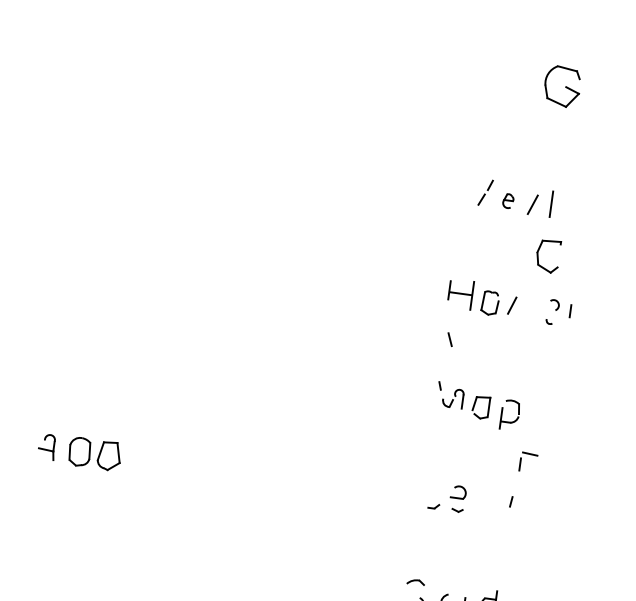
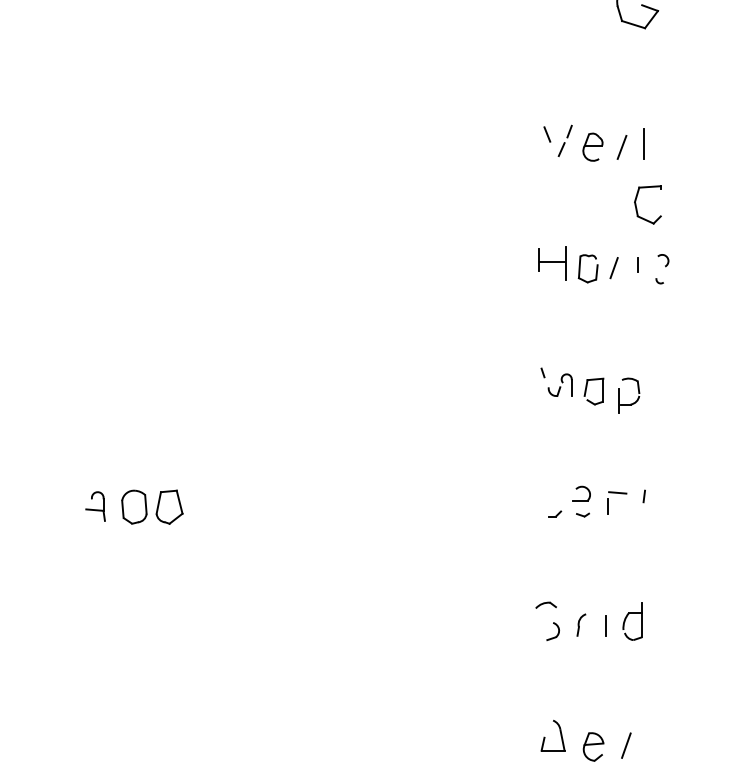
part: (508, 200) -> (592, 146), size x1.67
line: (570, 310) -> (637, 264), moved
line: (450, 339) -> (547, 134), moved
part: (533, 455) -> (621, 494), moved

